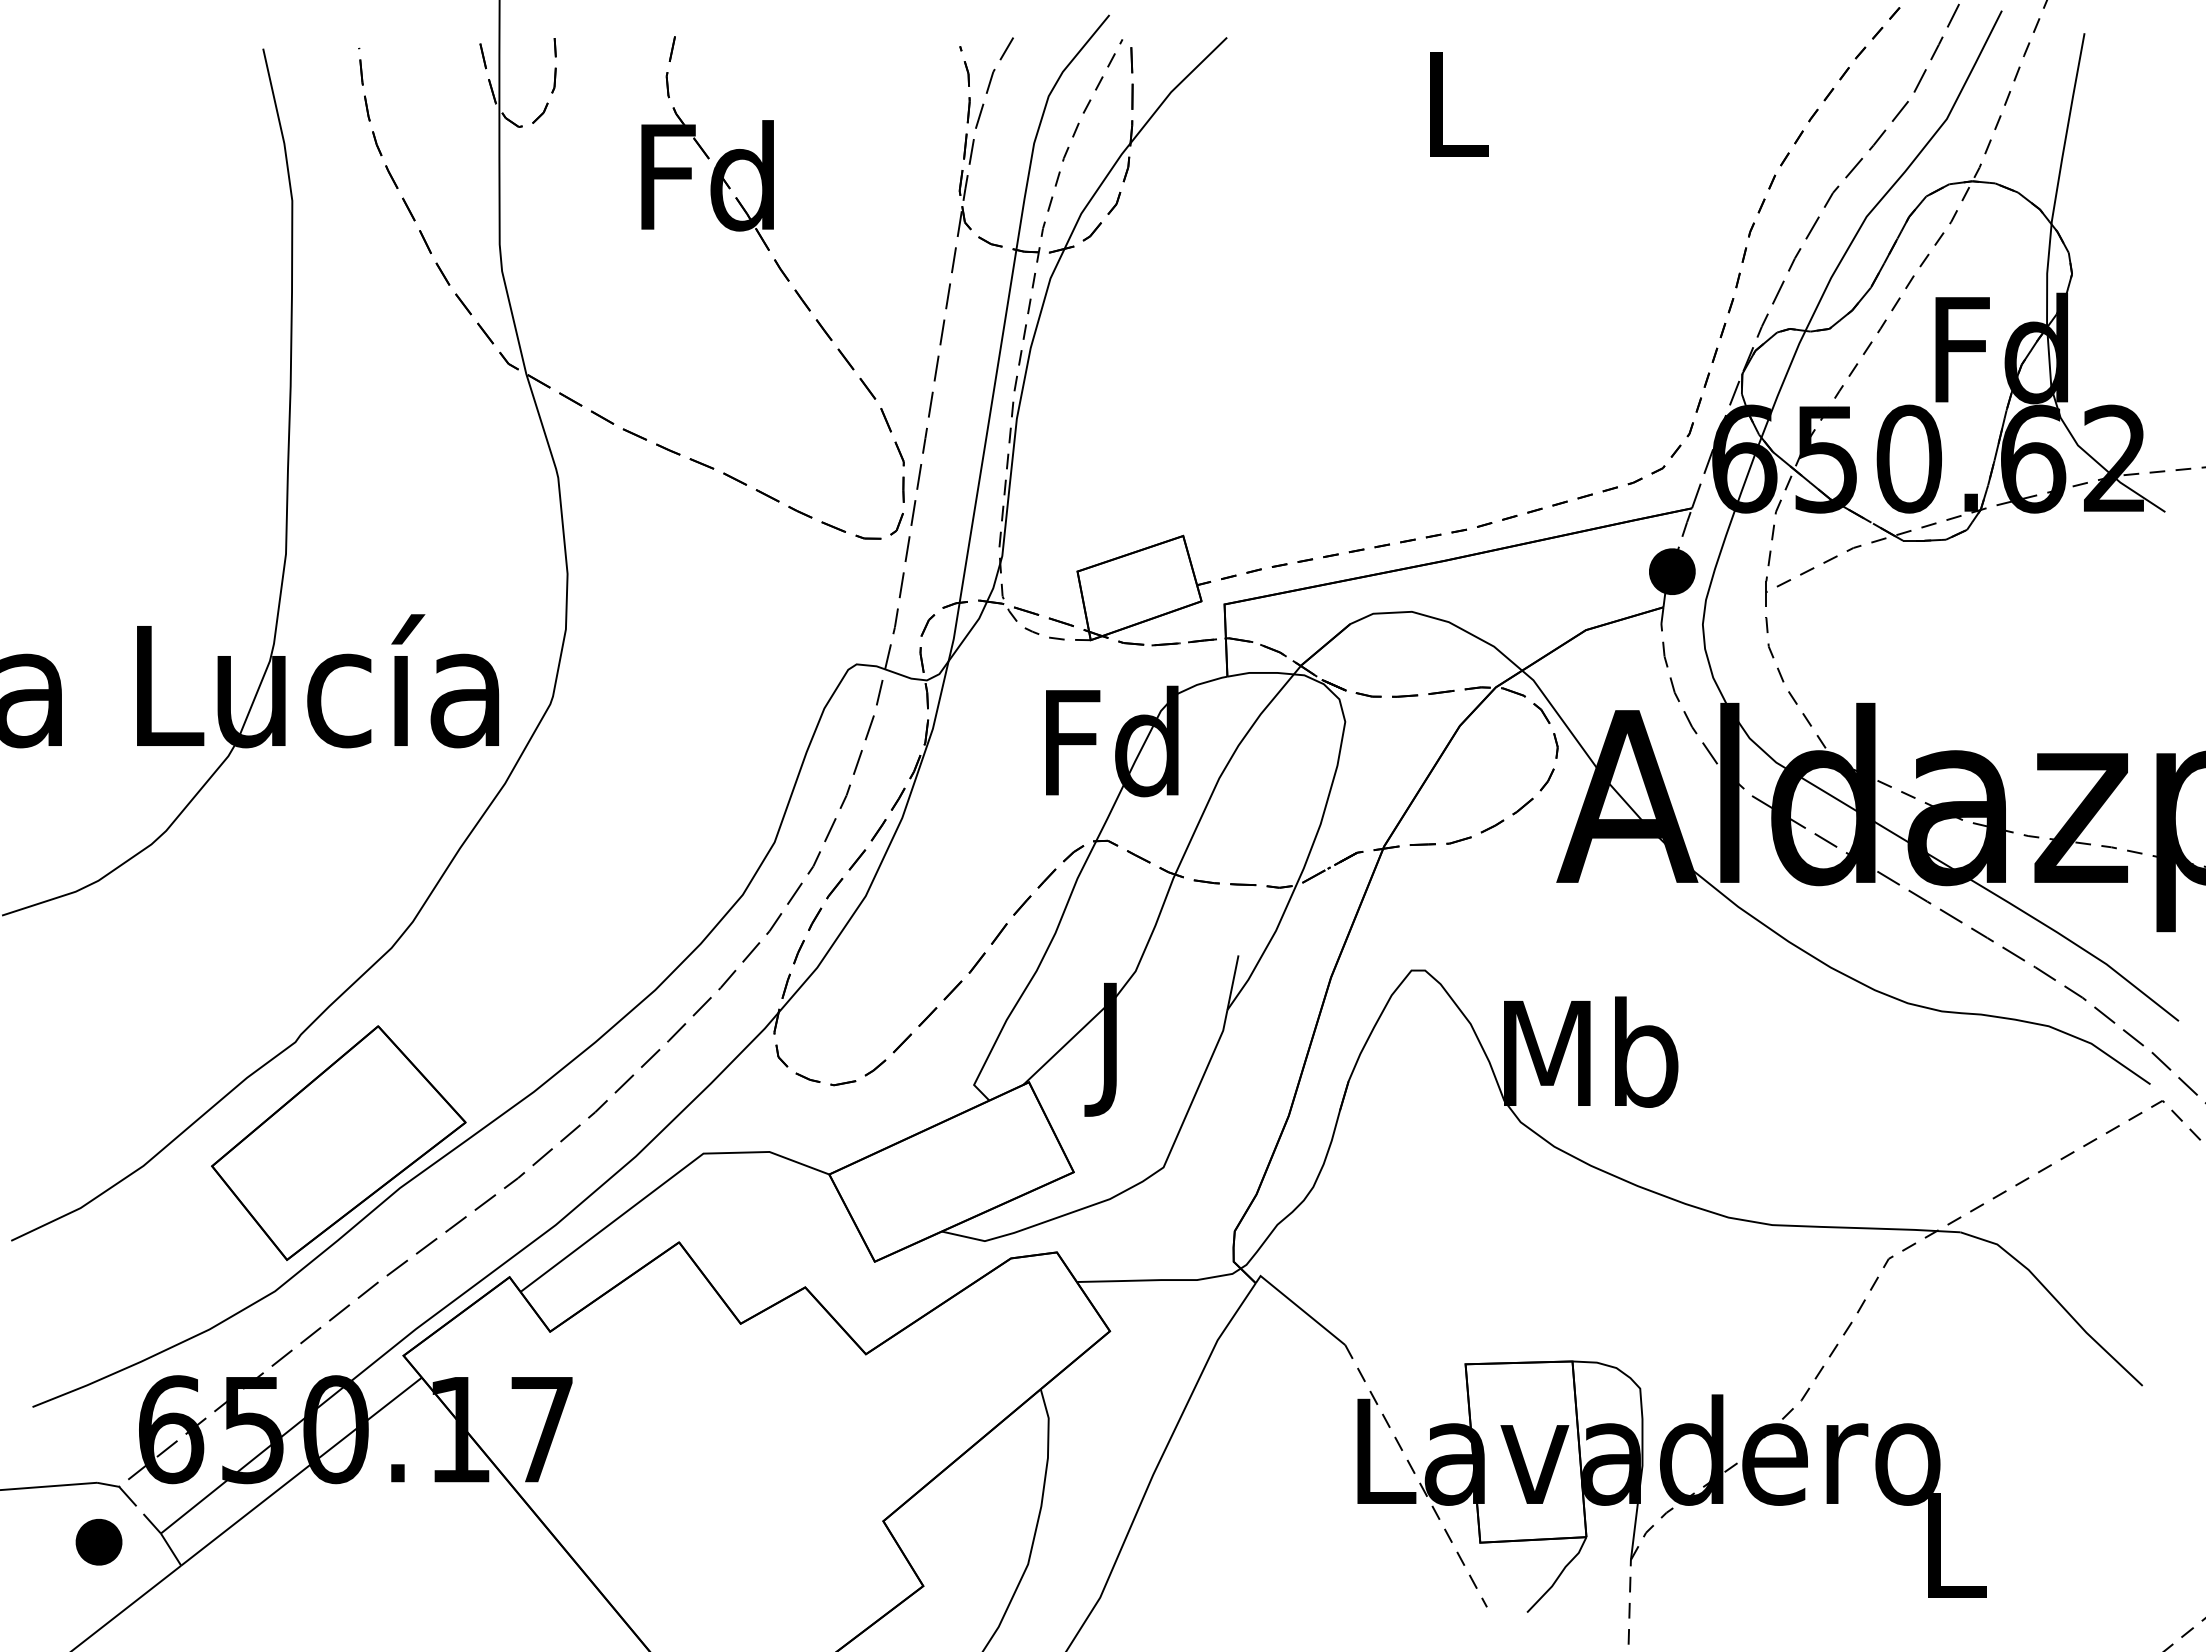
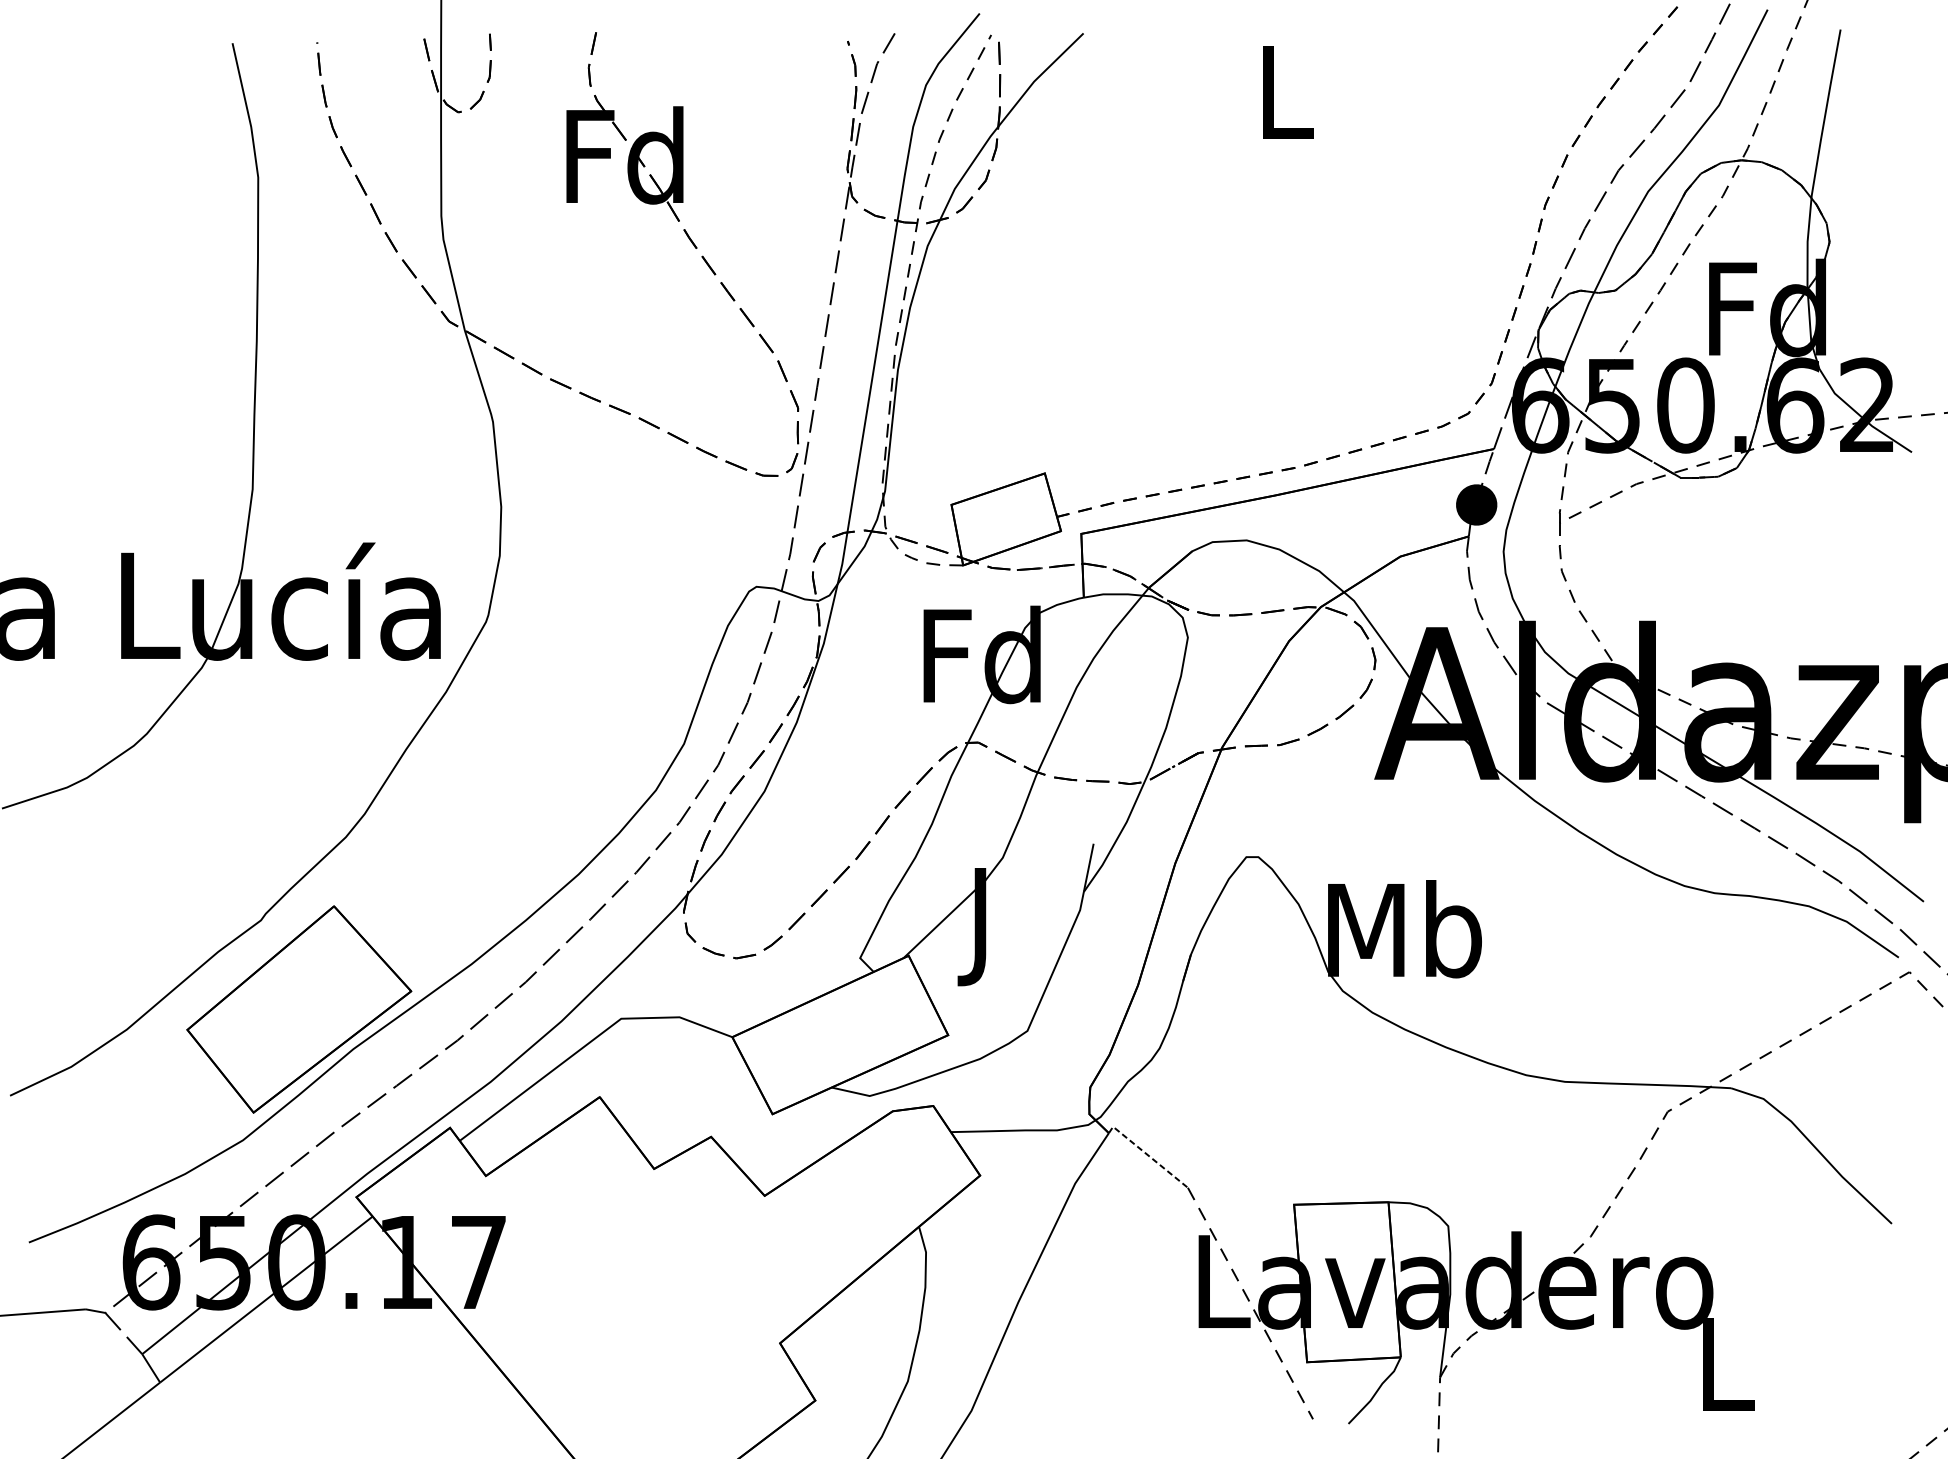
line: (1299, 1307) -> (1147, 1154), solid -> dashed
part: (98, 1542) -> (87, 1362), removed

